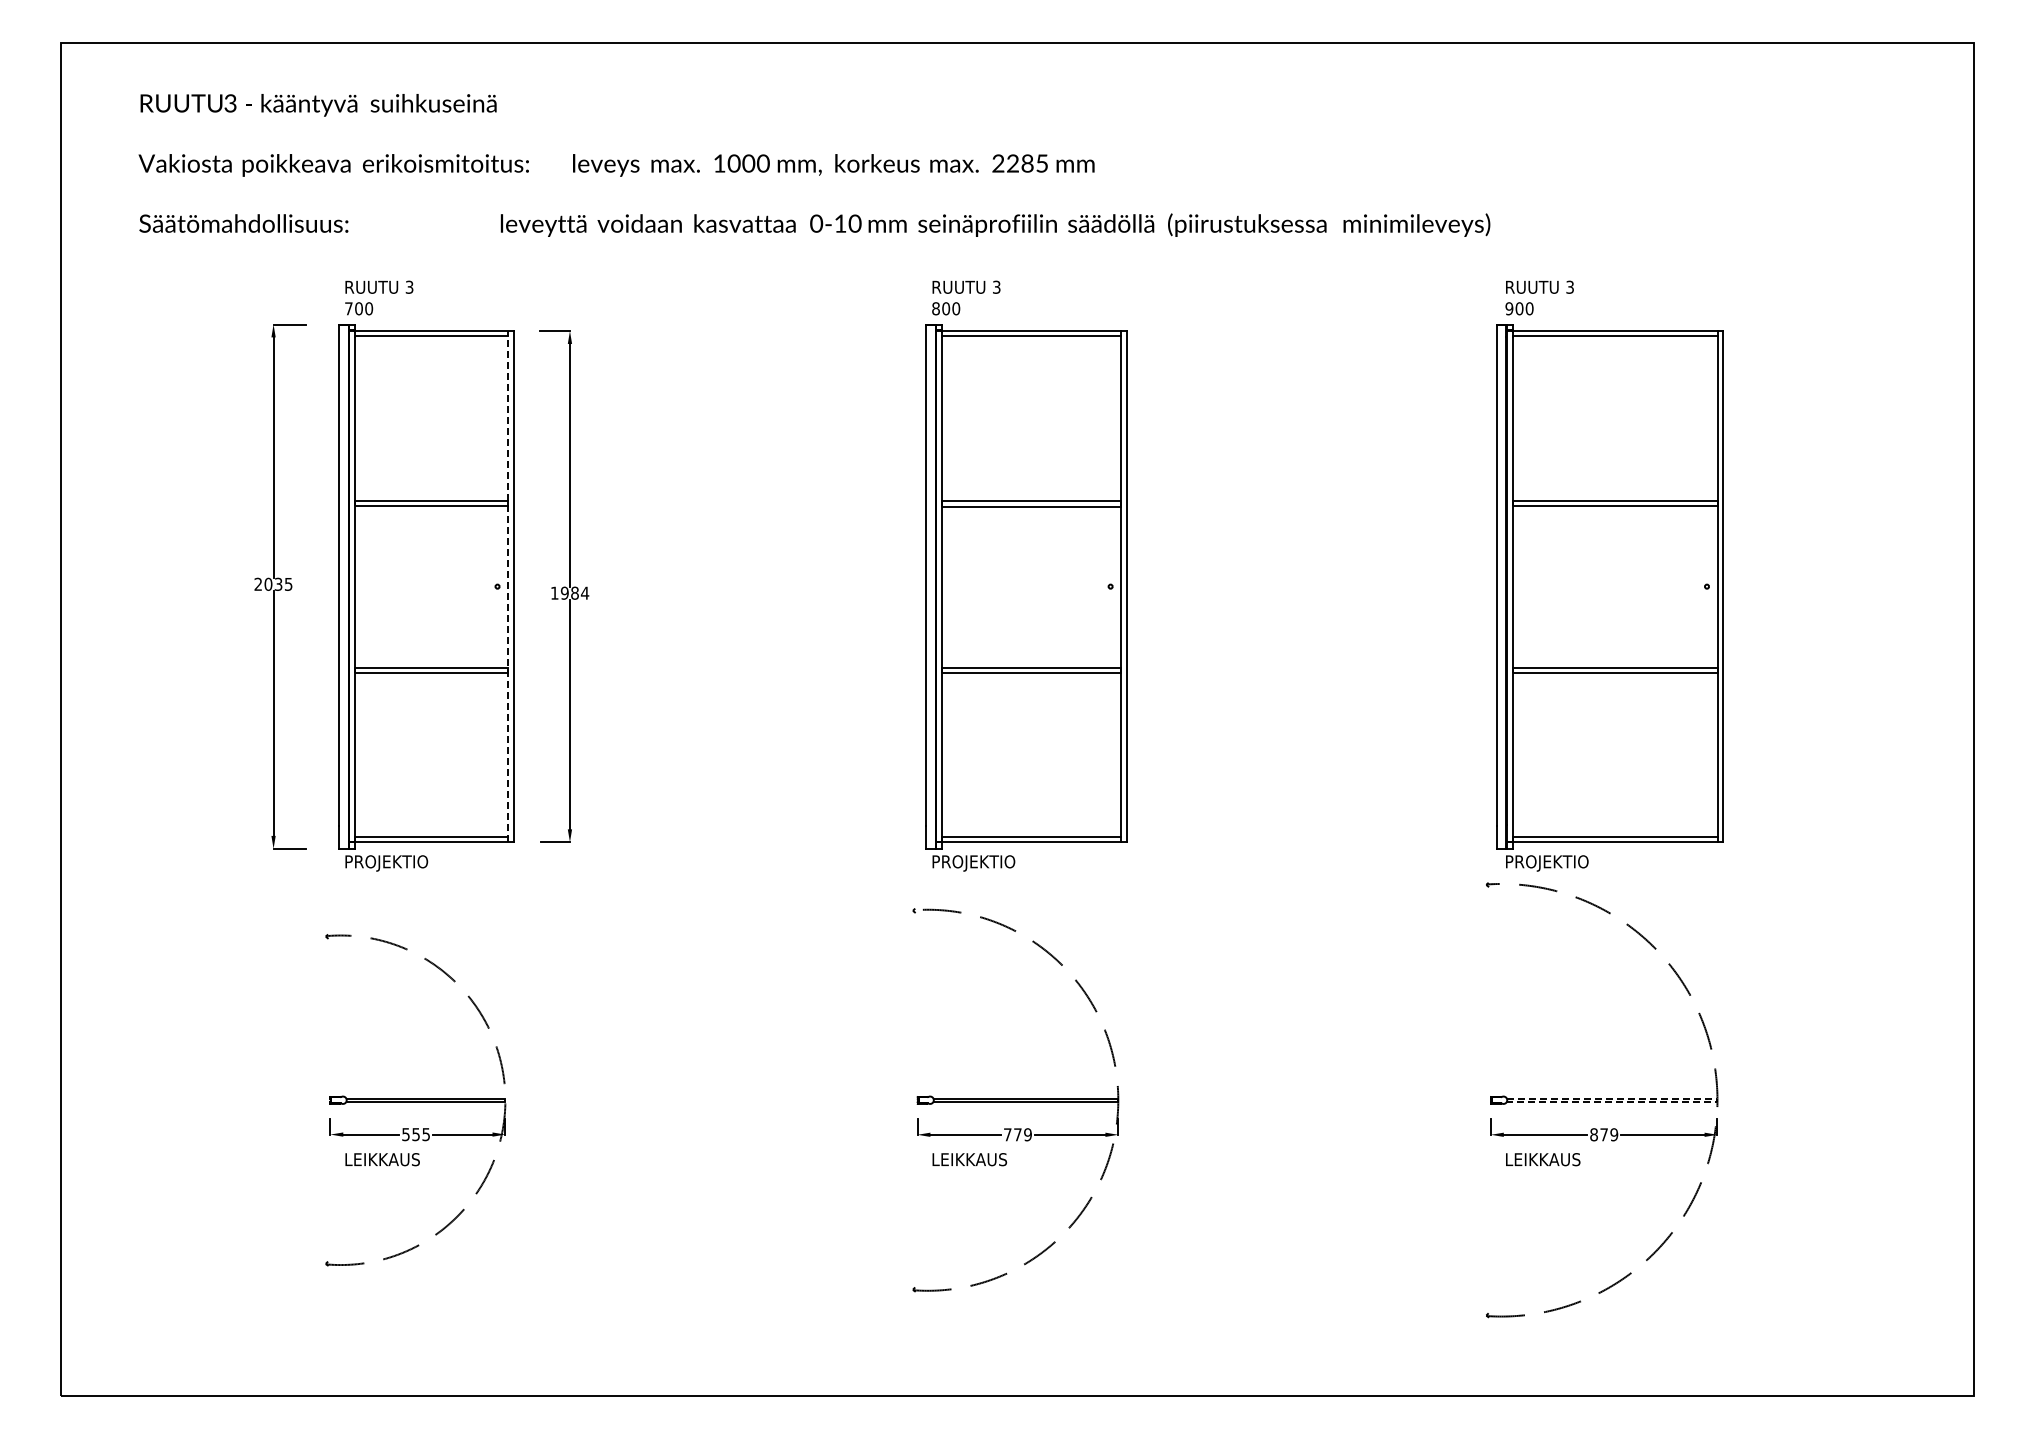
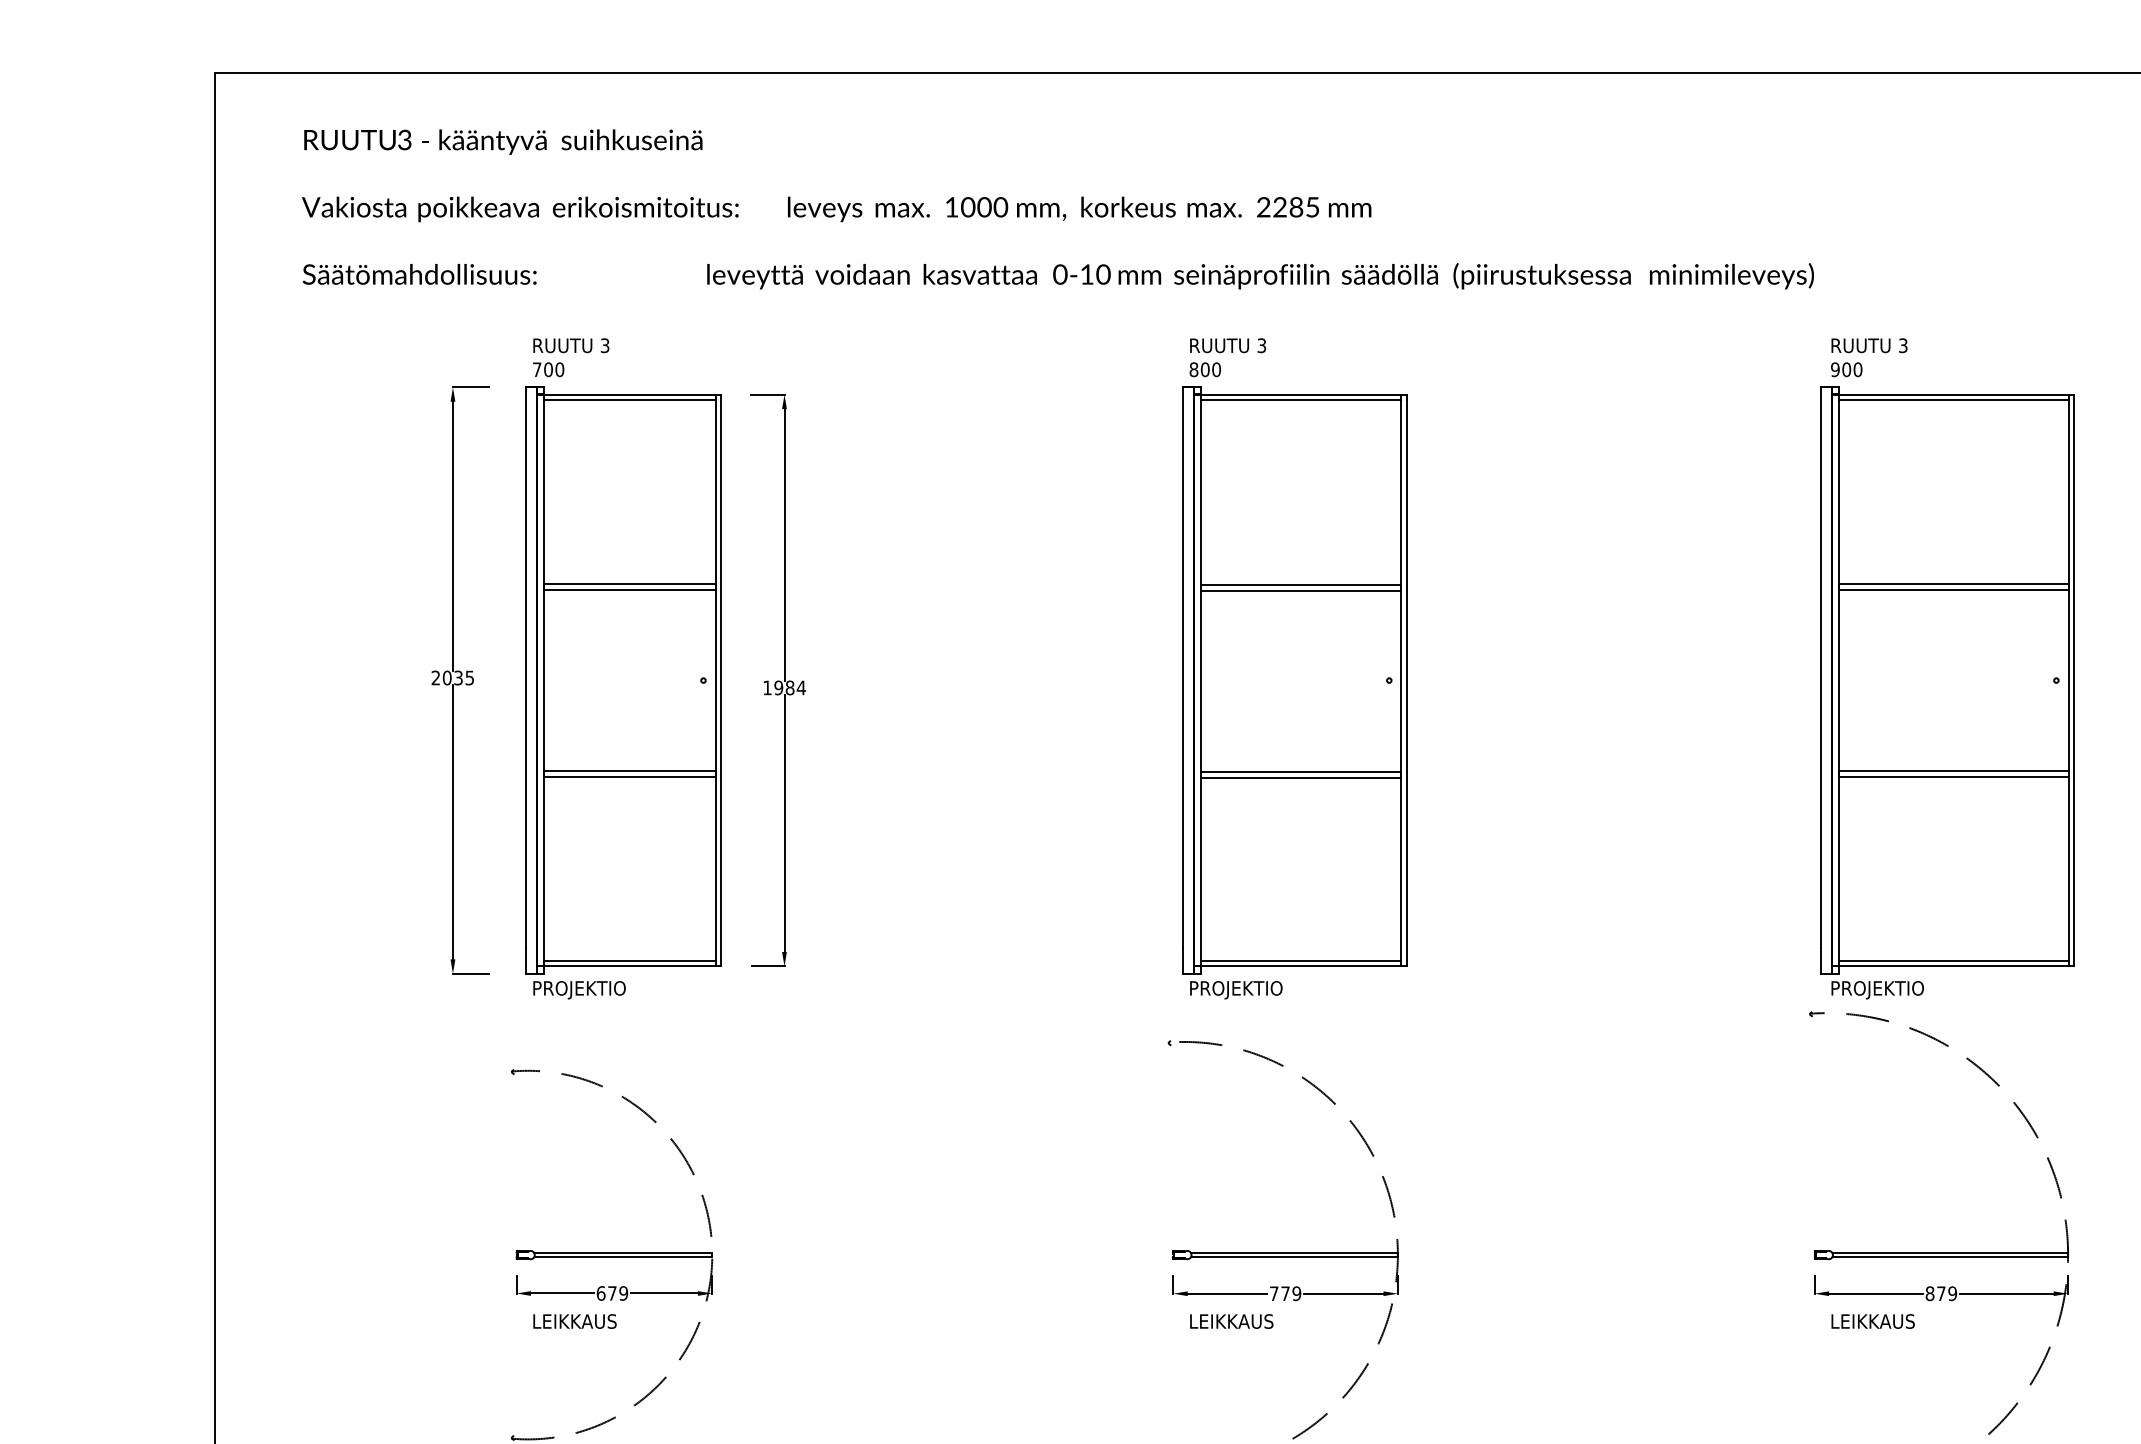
line: (508, 586) -> (715, 680), dashed -> solid
line: (1717, 1100) -> (2068, 1255), dashed -> solid
text: (416, 1134) -> (612, 1293), 555 -> 679

